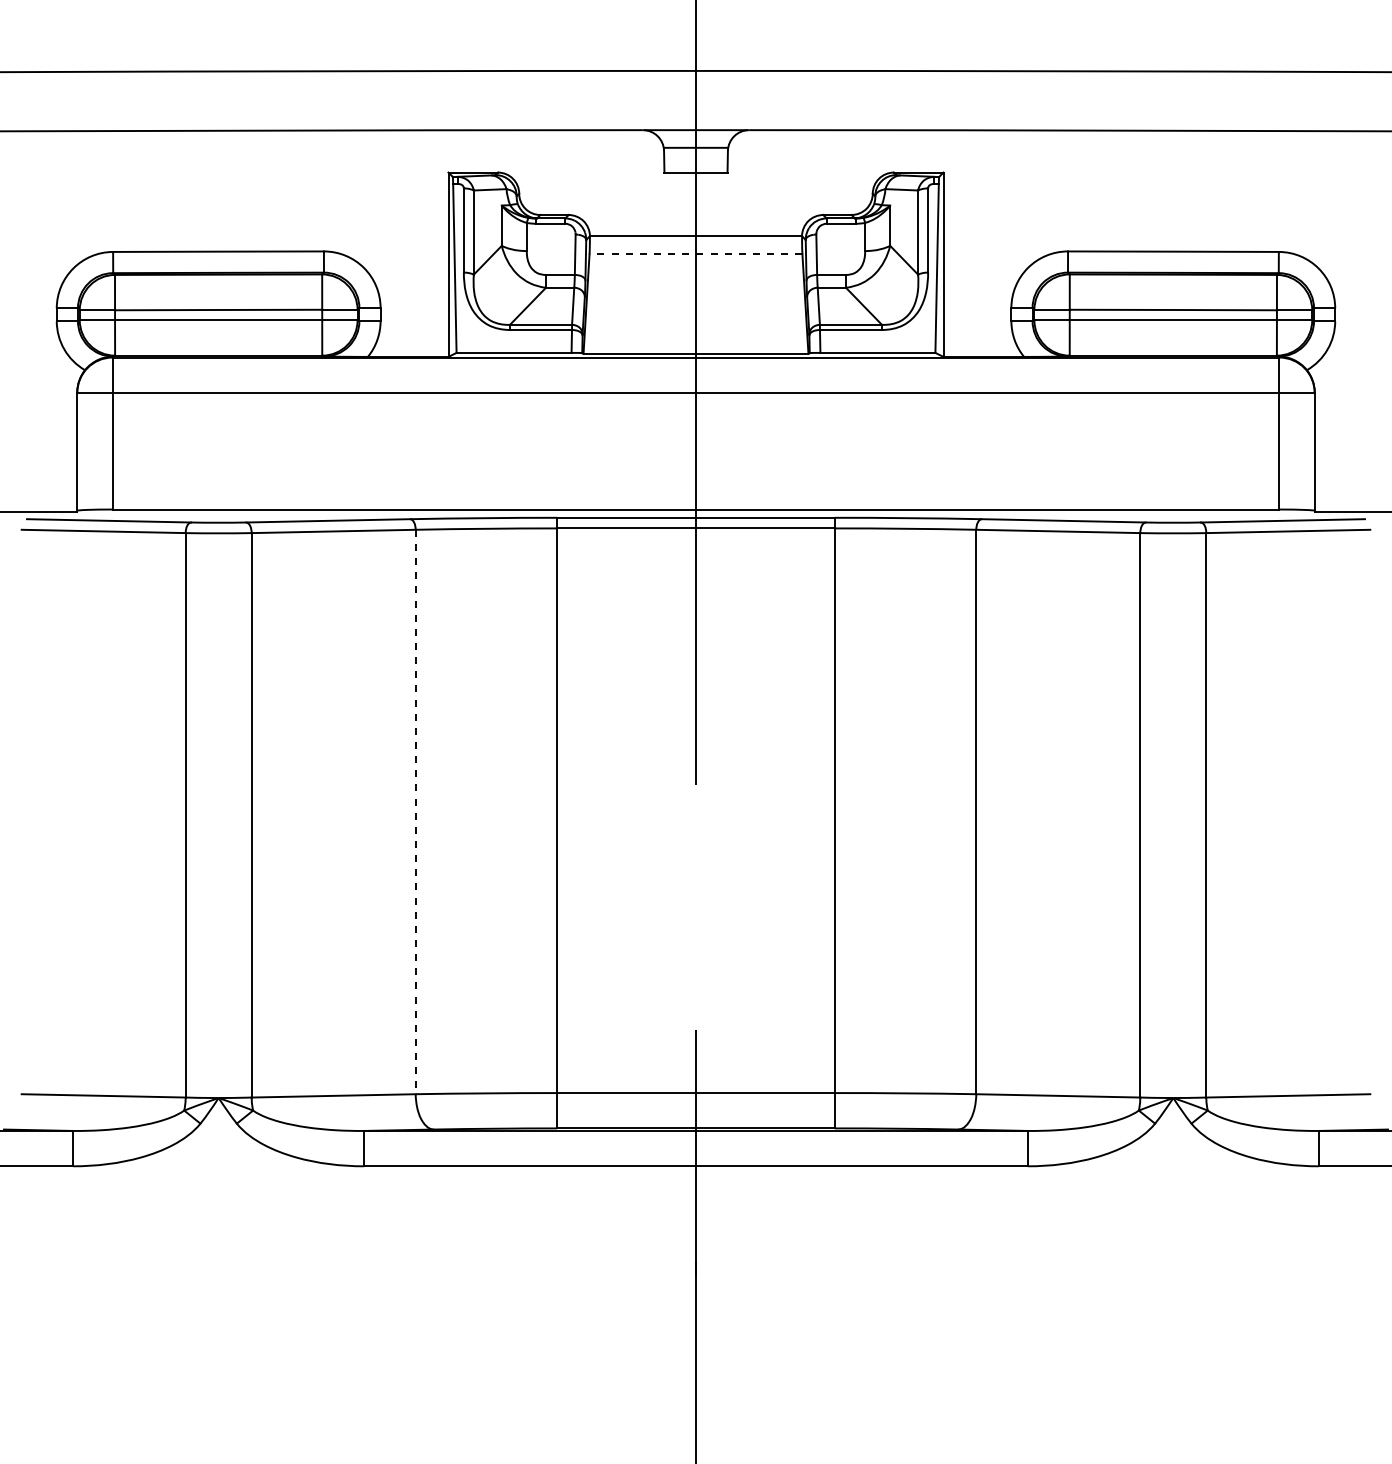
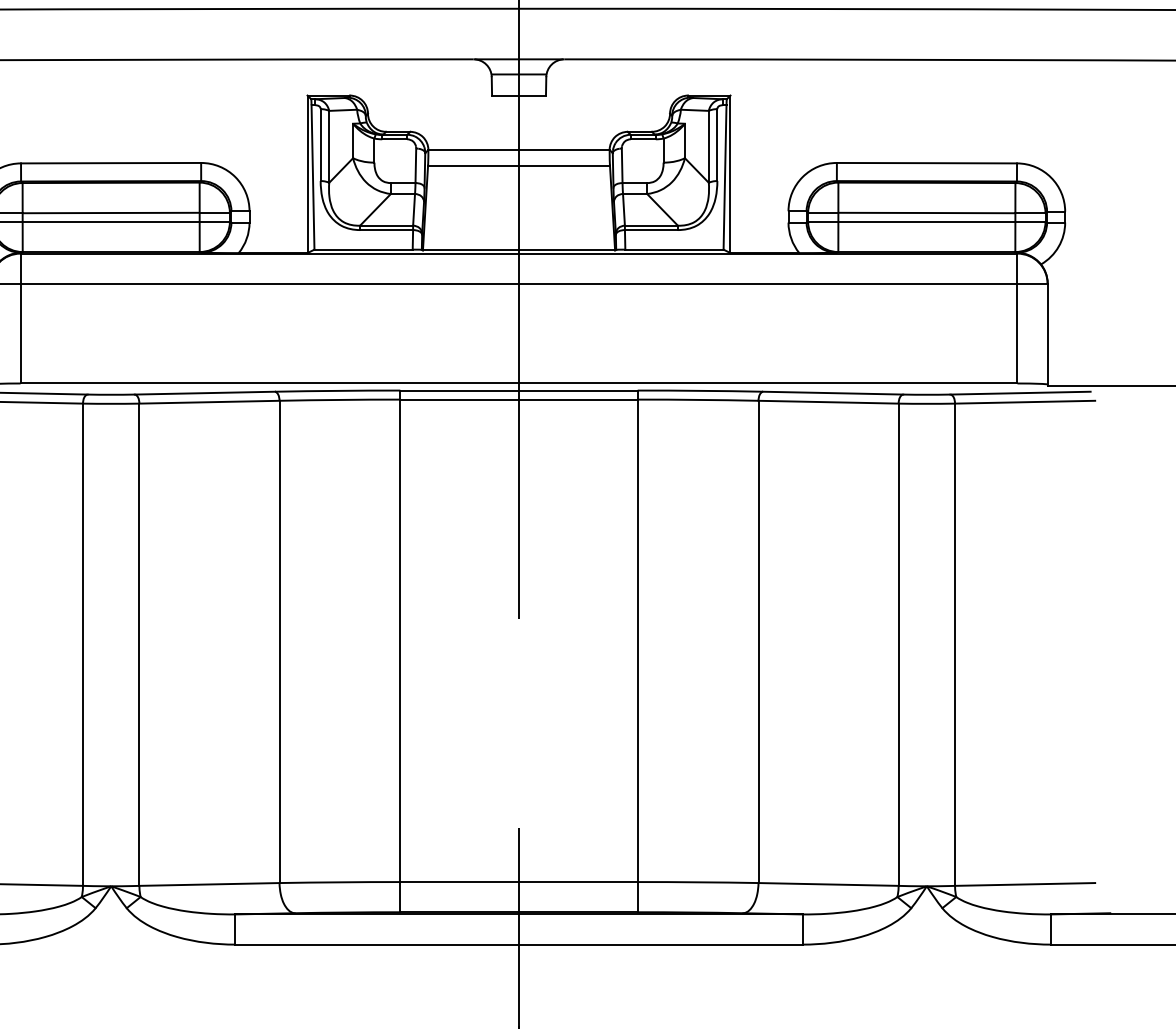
line: (695, 254) -> (518, 165), dashed -> solid
line: (415, 812) -> (279, 642), dashed -> solid

